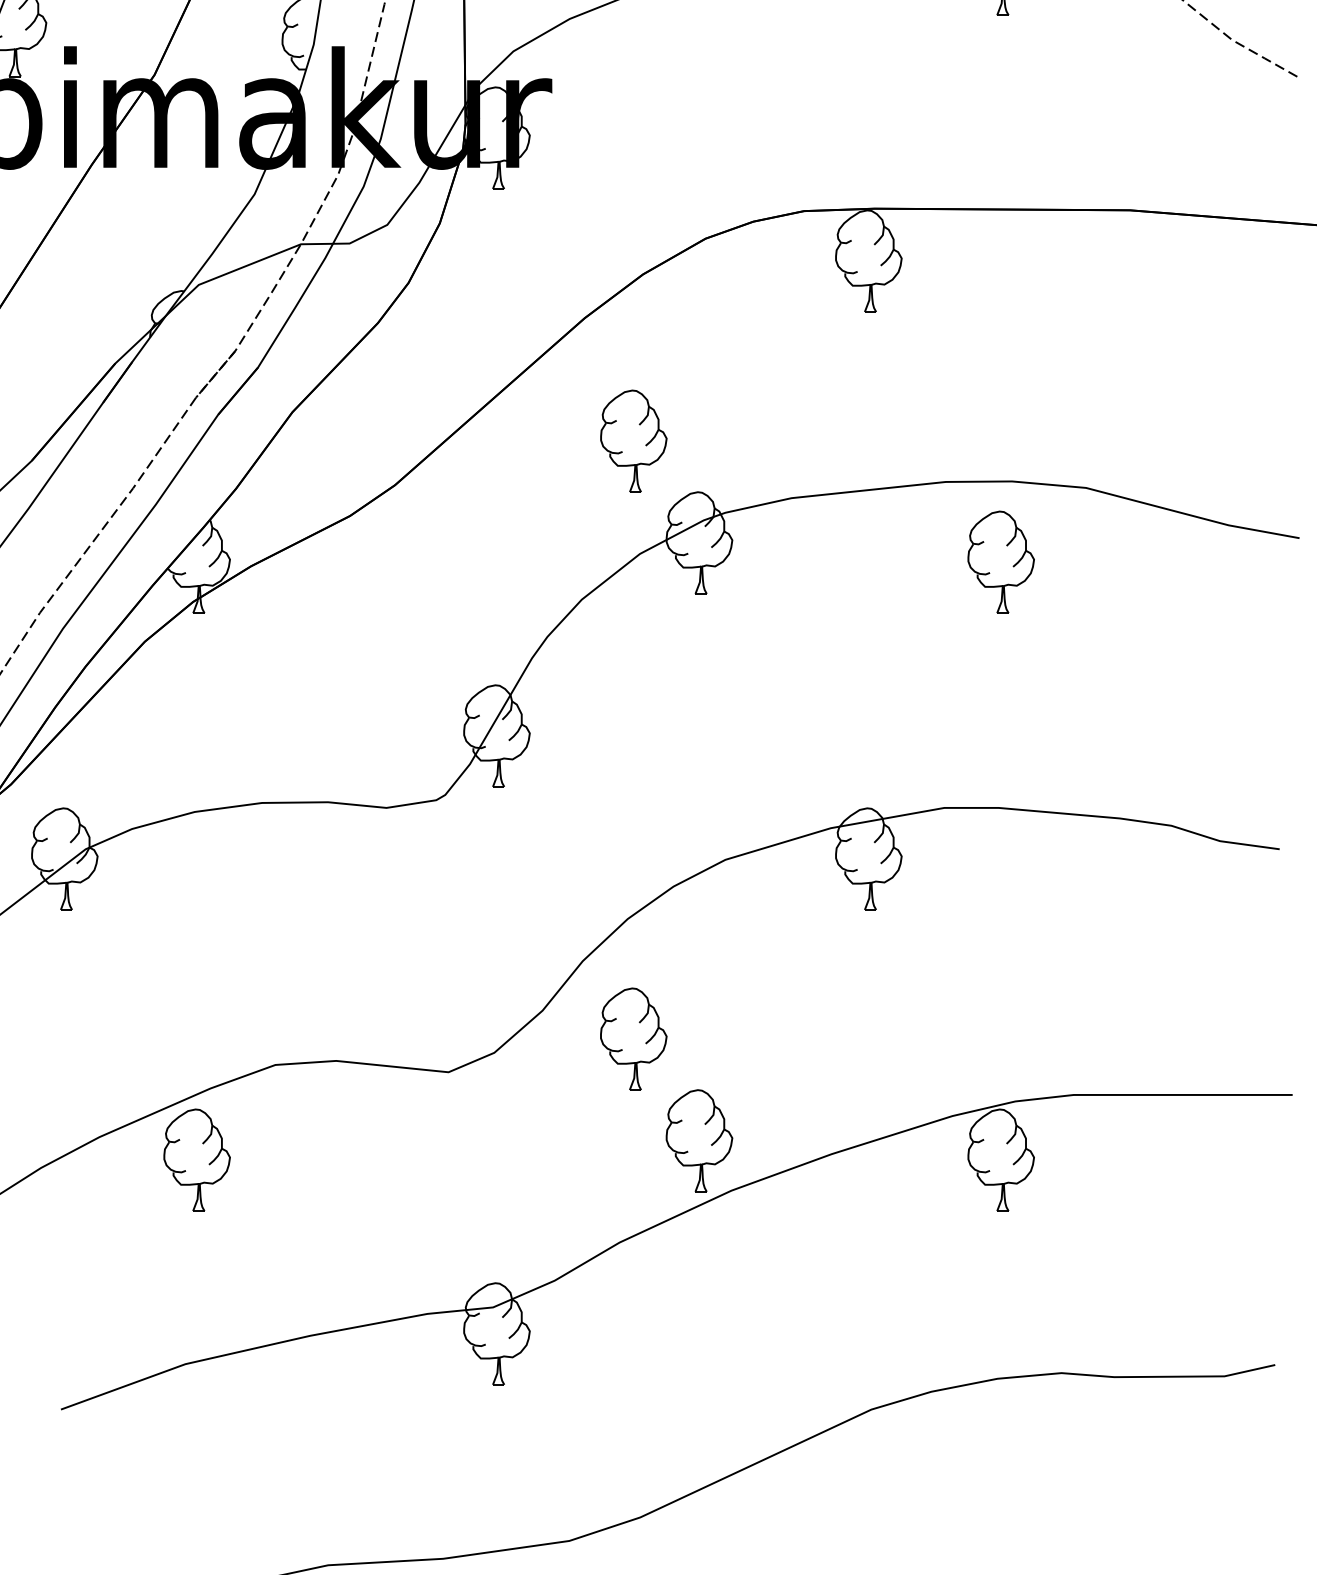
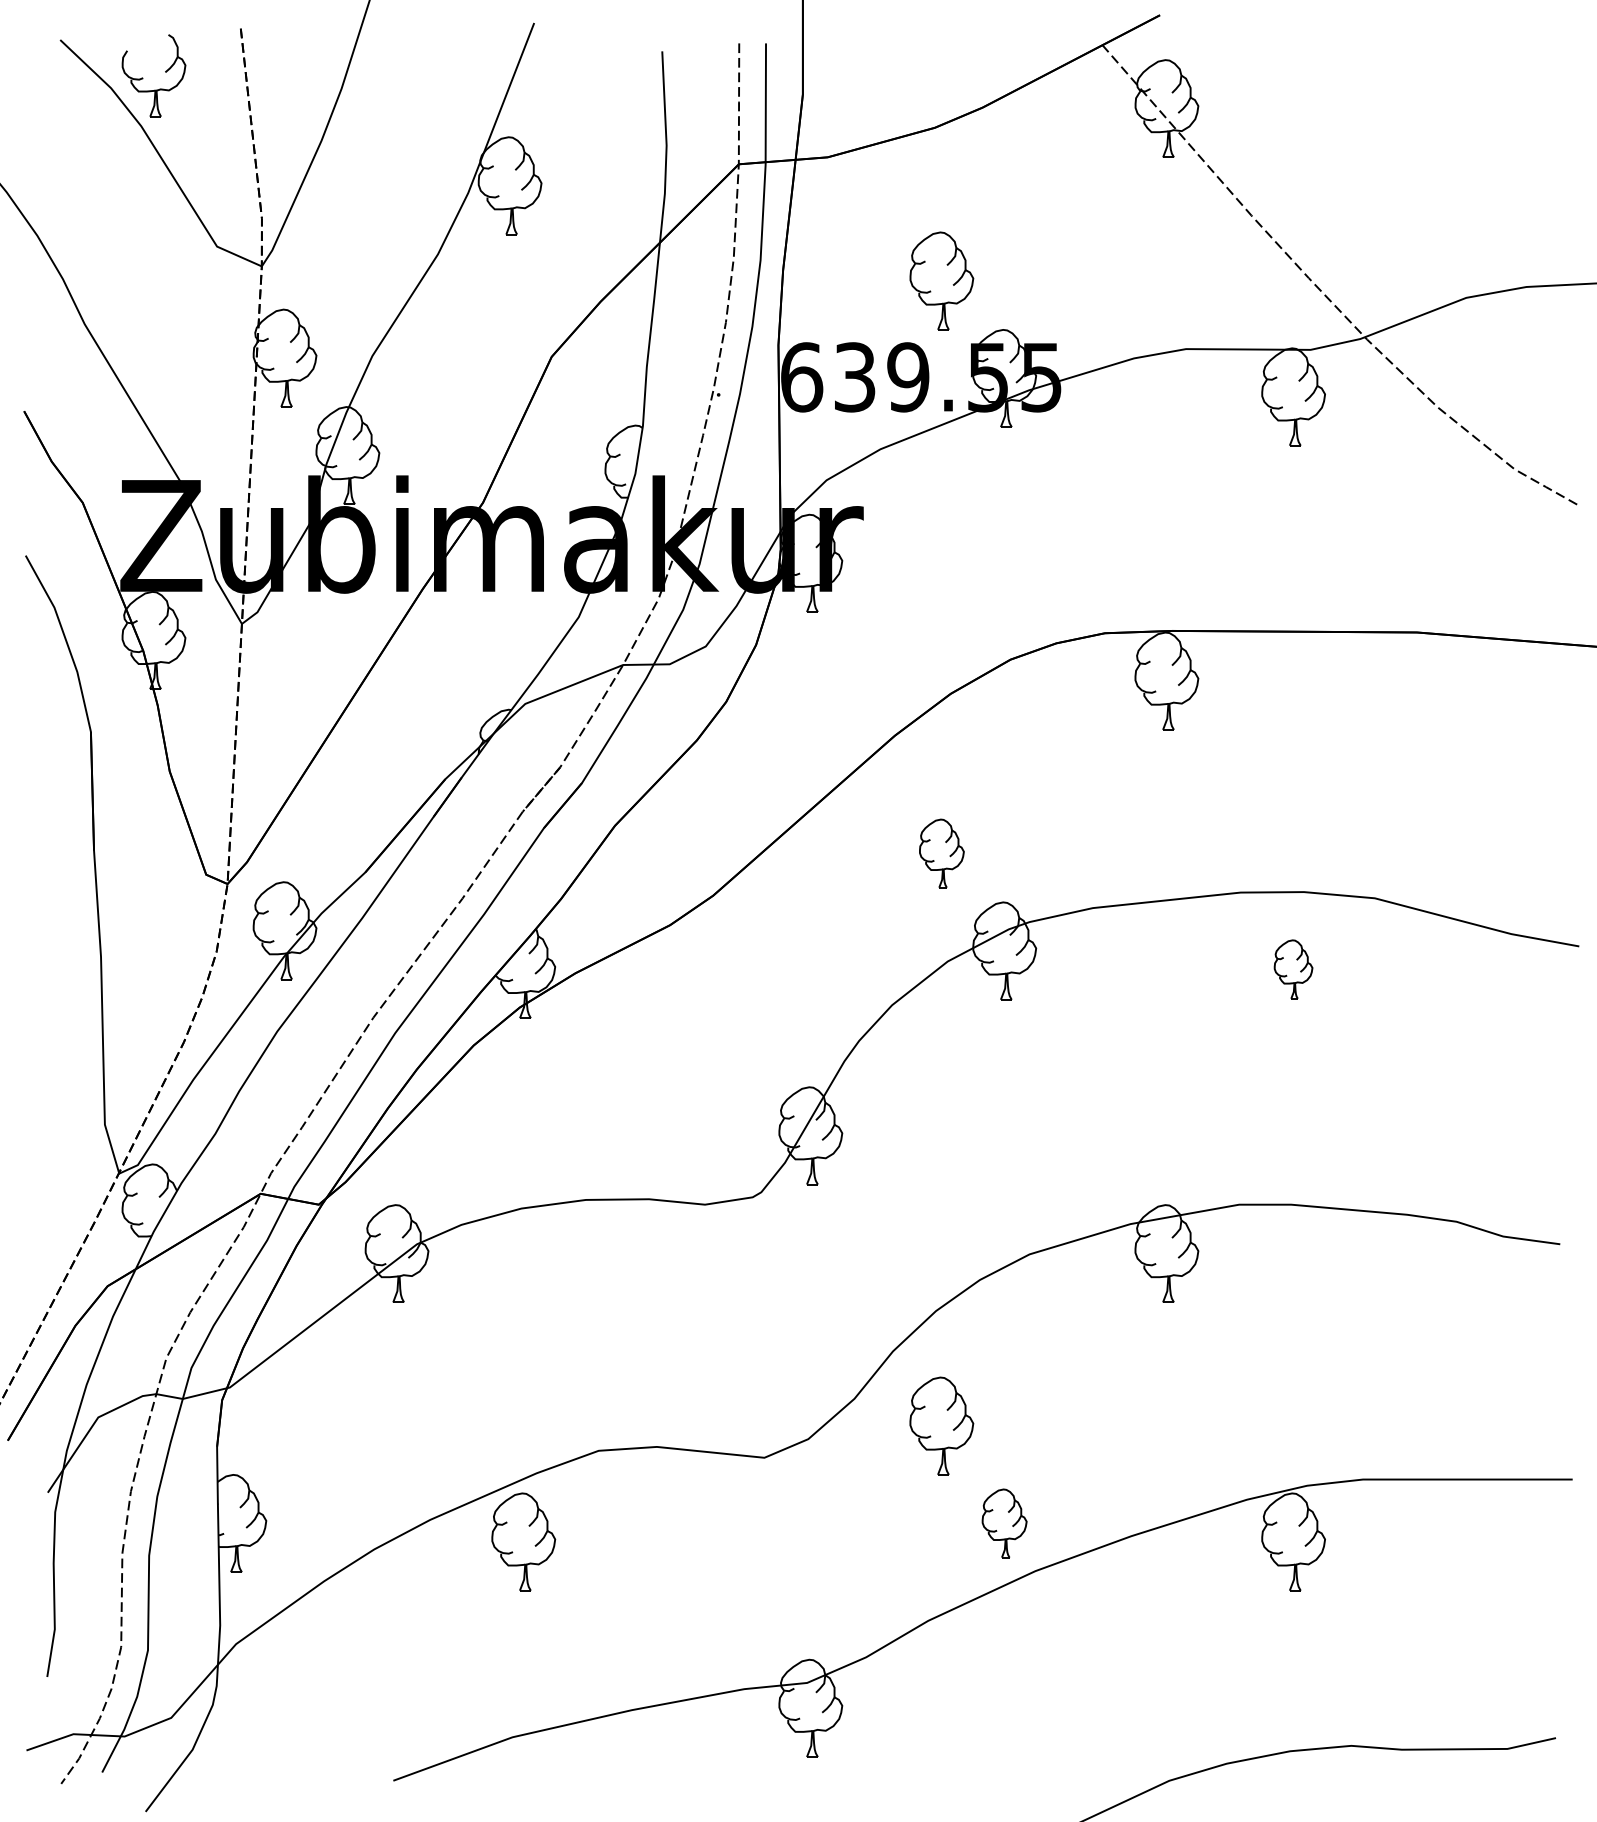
part: (633, 441) -> (941, 853), size x0.7
part: (1001, 562) -> (1293, 969), size x0.6
part: (699, 1140) -> (1004, 1523), size x0.7

